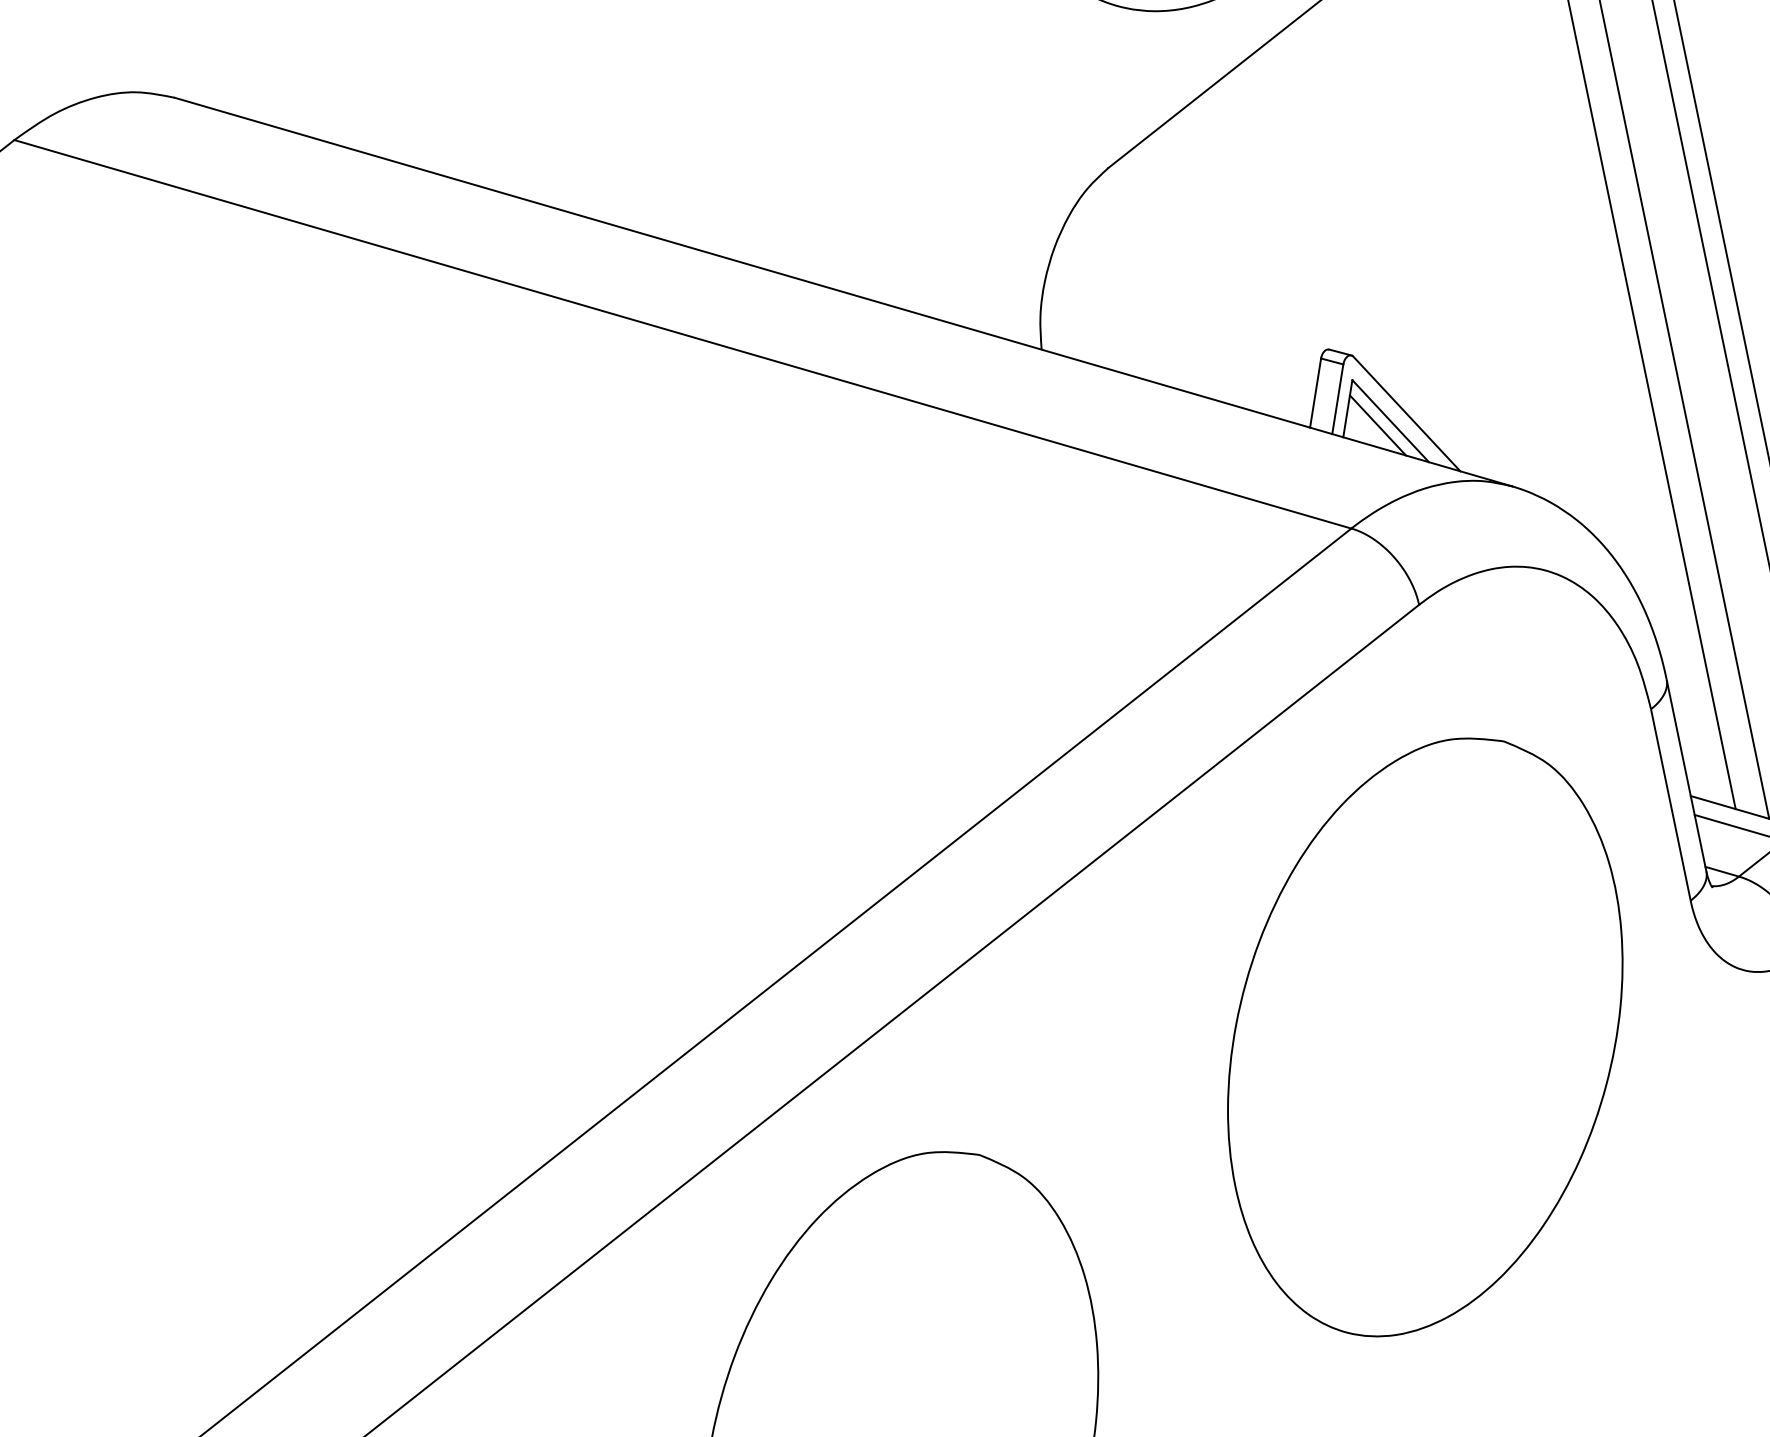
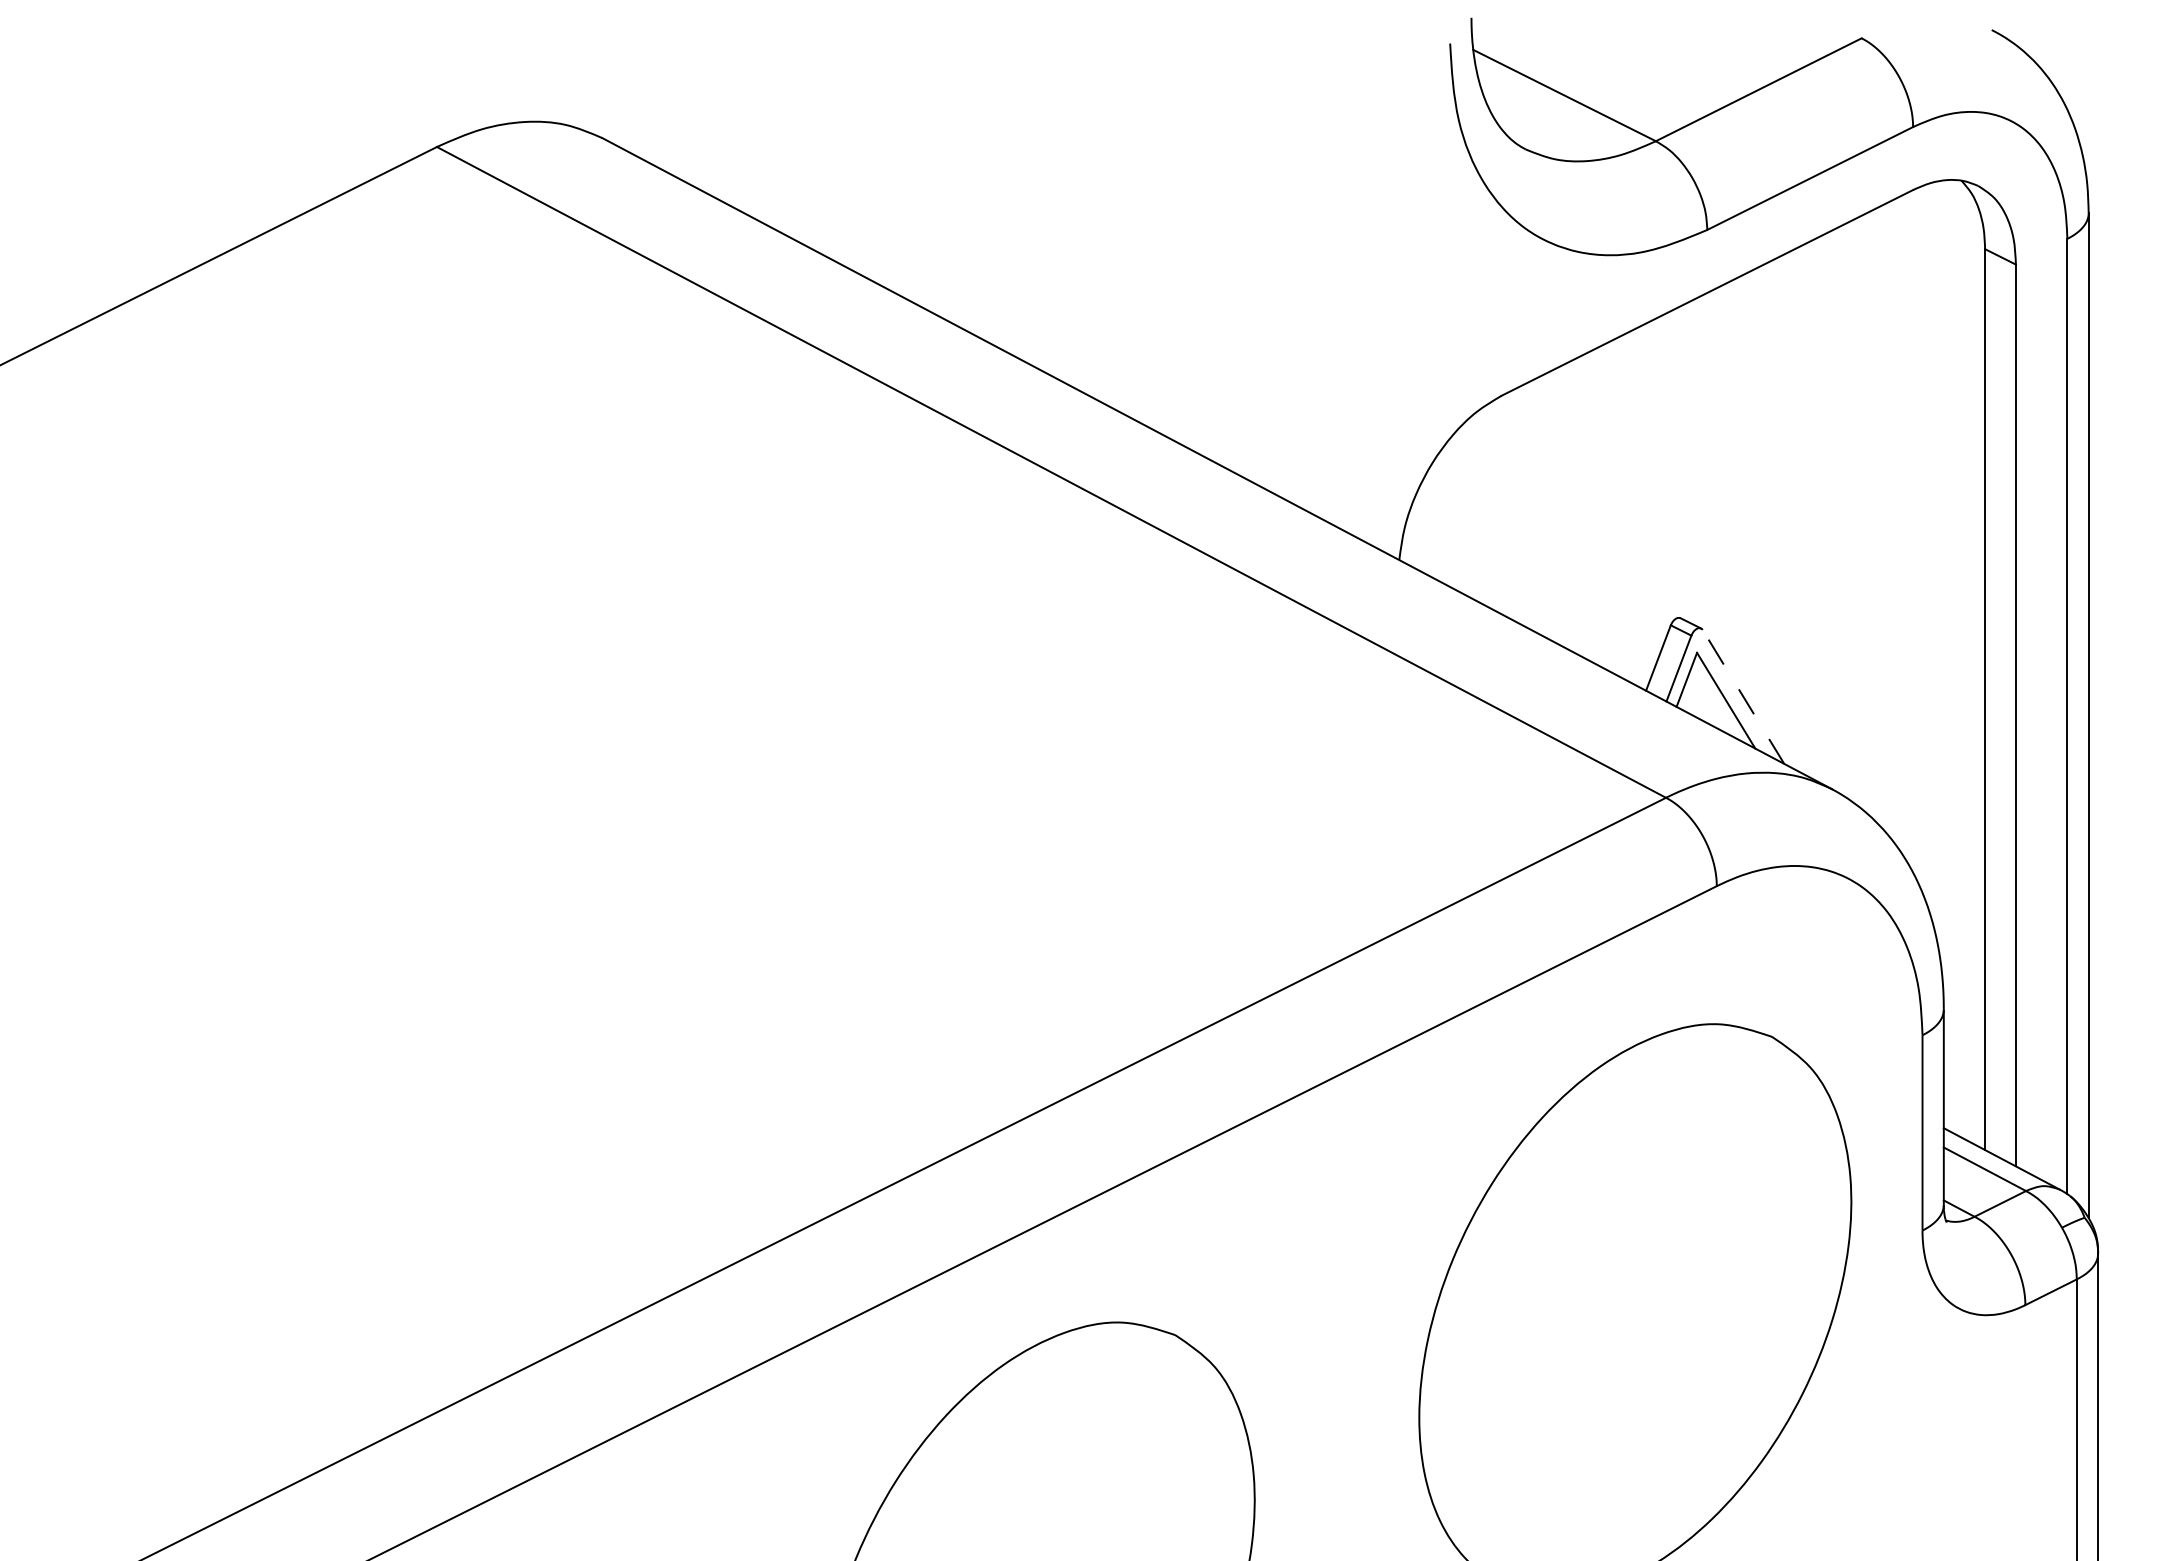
line: (1406, 413) -> (1743, 696), solid -> dashed
line: (1377, 425) -> (1712, 702), removed

